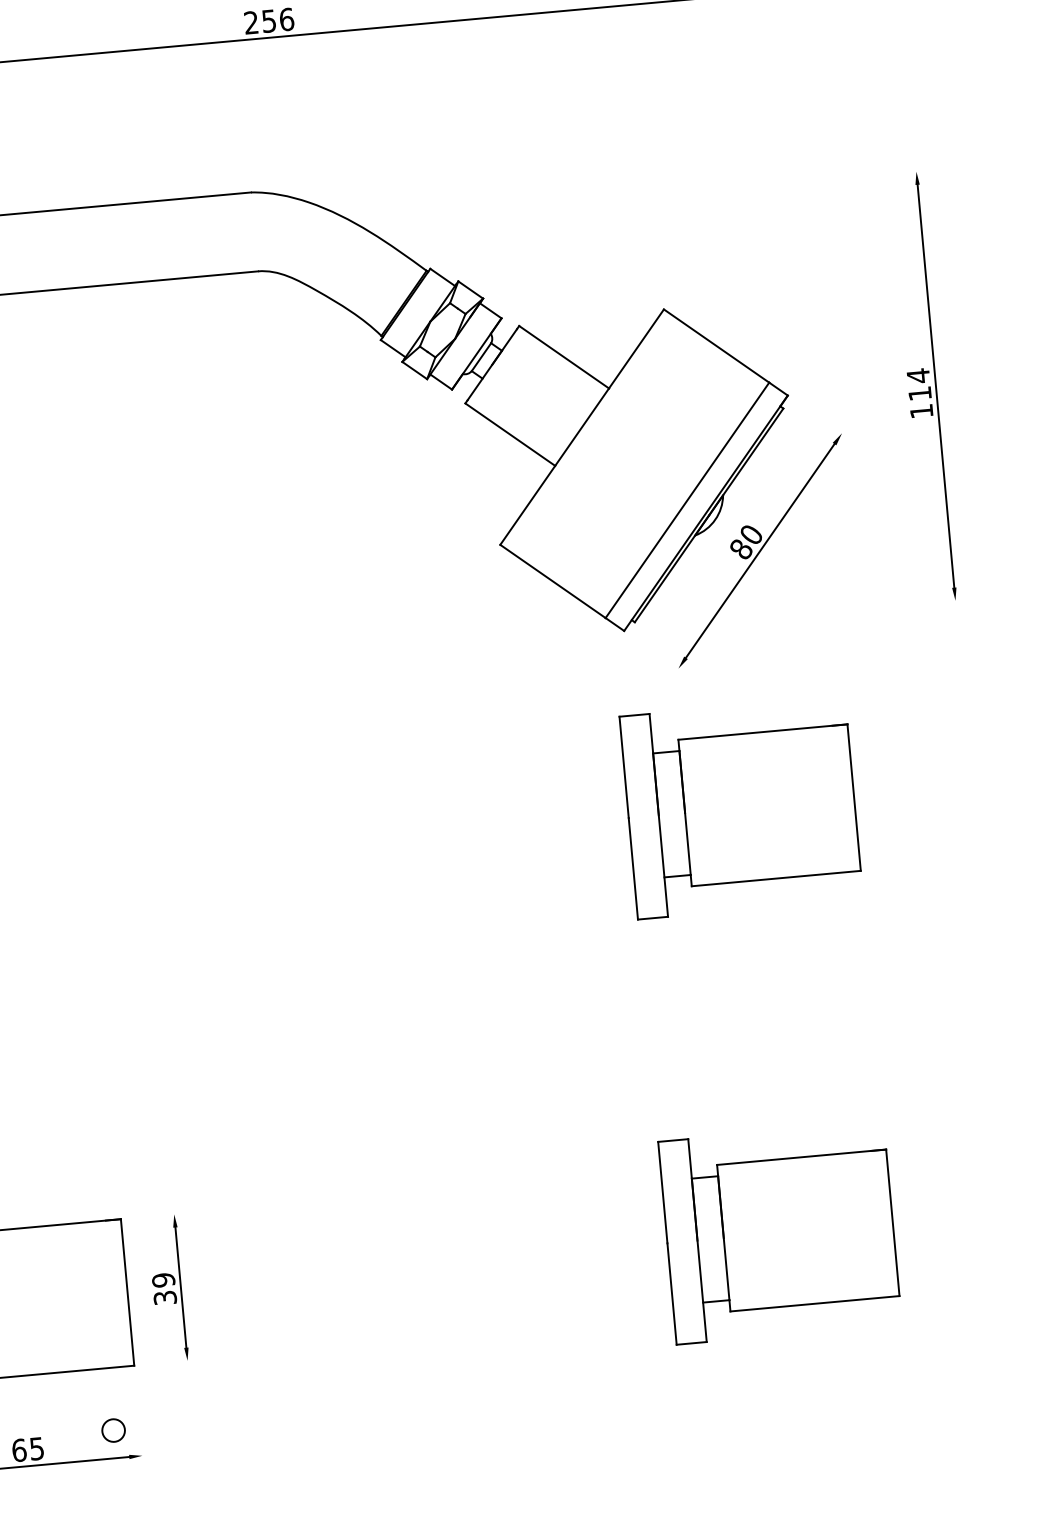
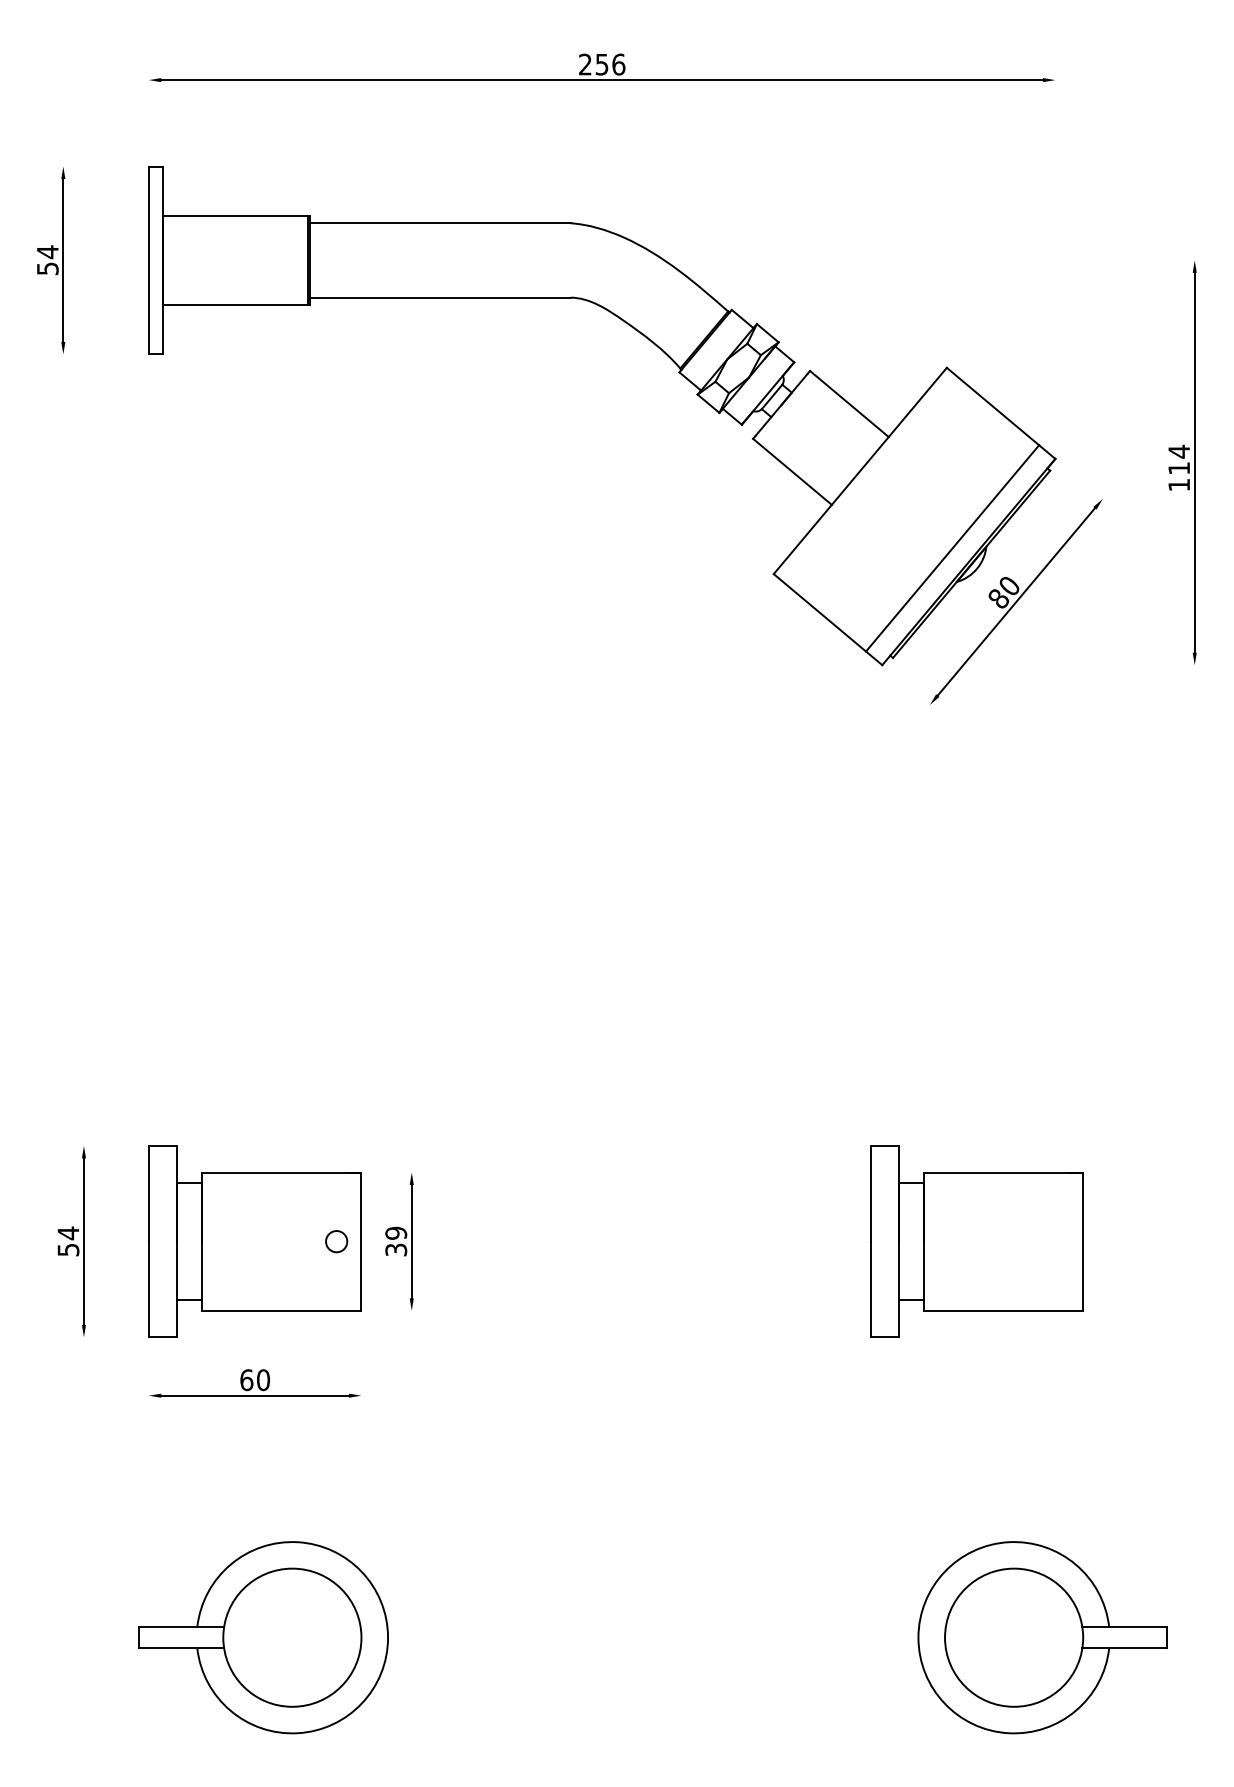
part: (740, 807) -> (976, 840), removed
circle: (113, 1430) -> (336, 1241), moved
text: (37, 1449) -> (263, 1380), 65 -> 60

